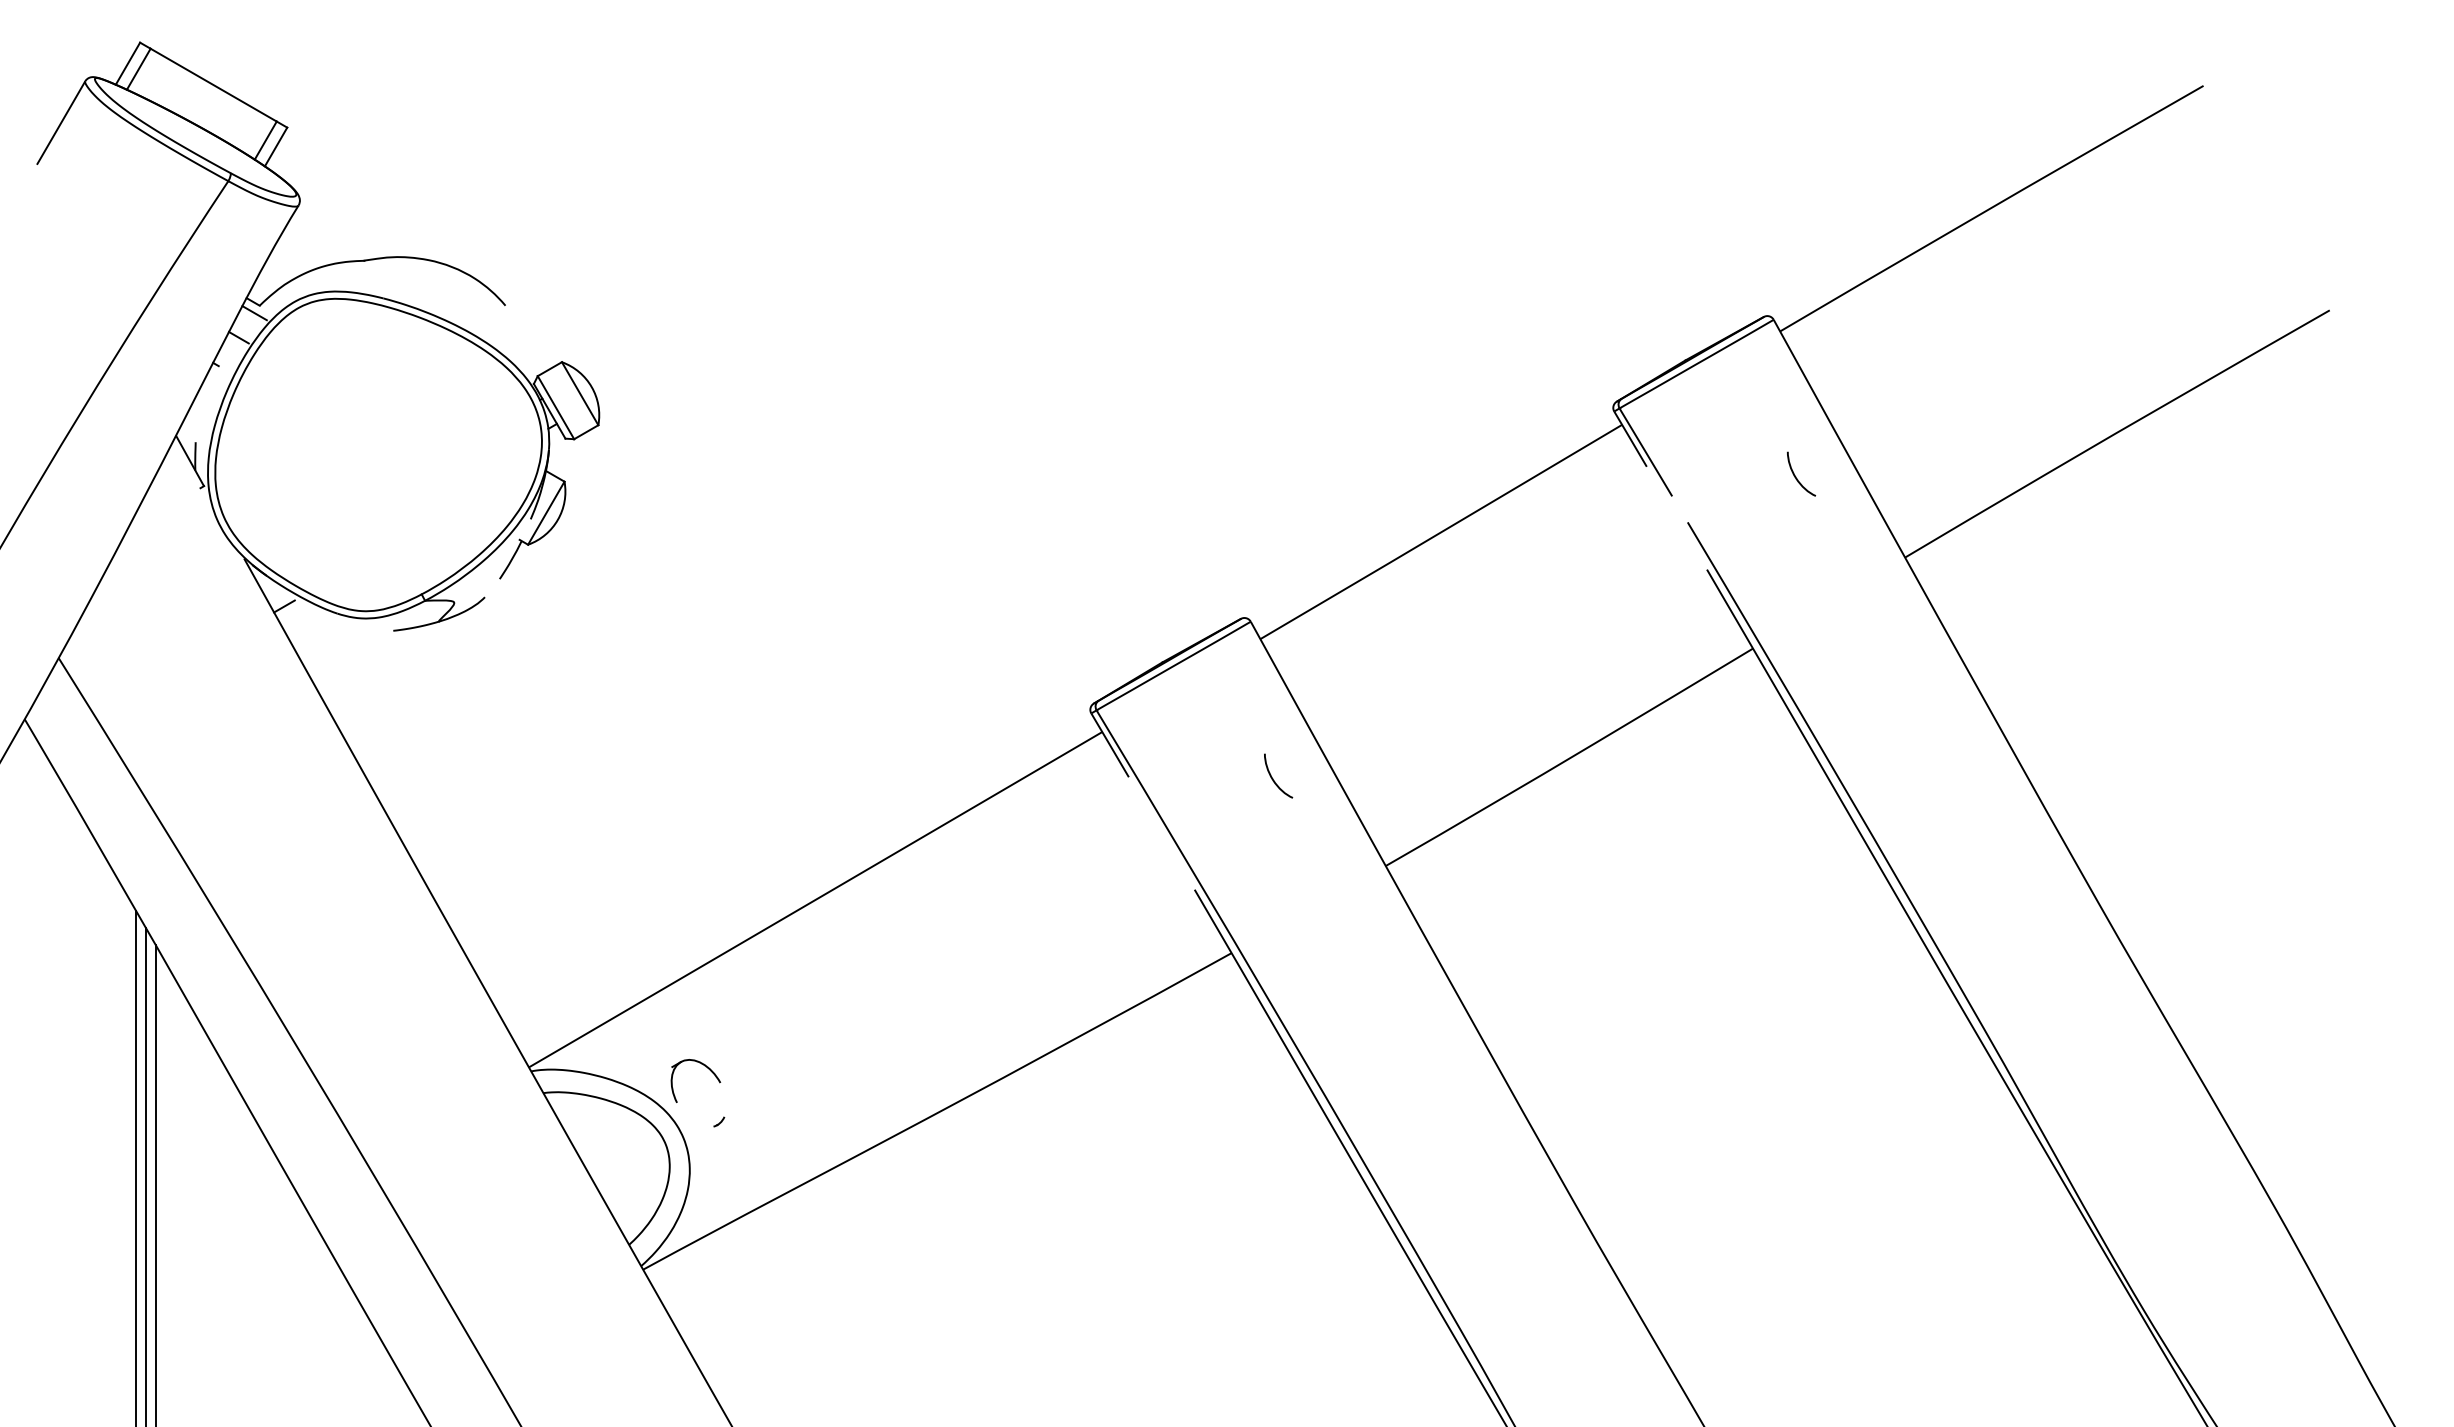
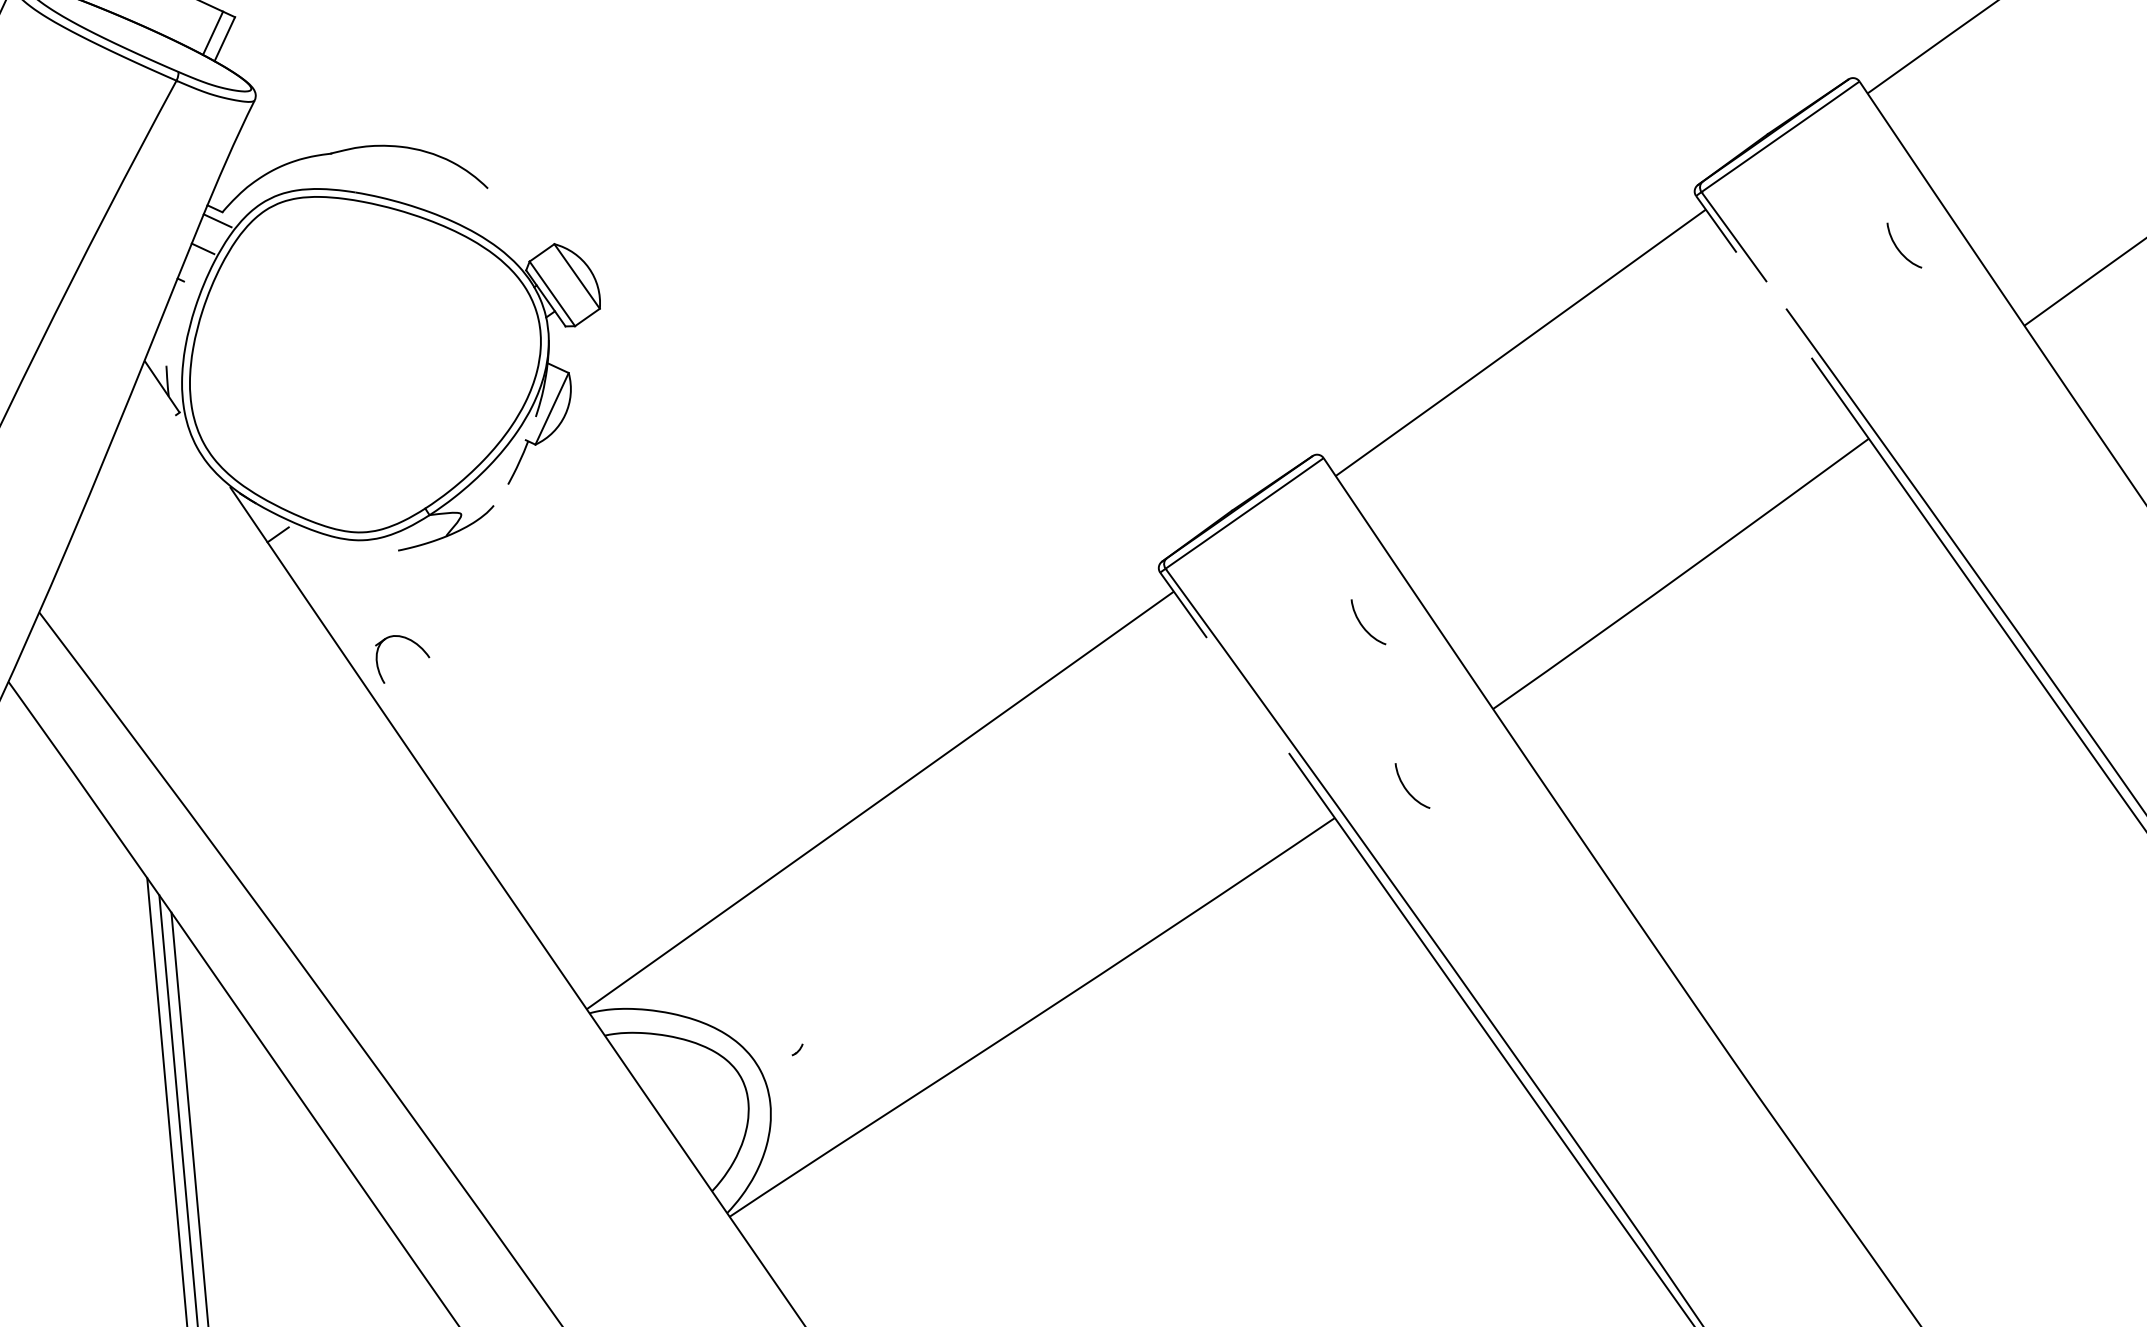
curve: (1300, 932) -> (1407, 789), added
part: (704, 1066) -> (410, 641), moved

